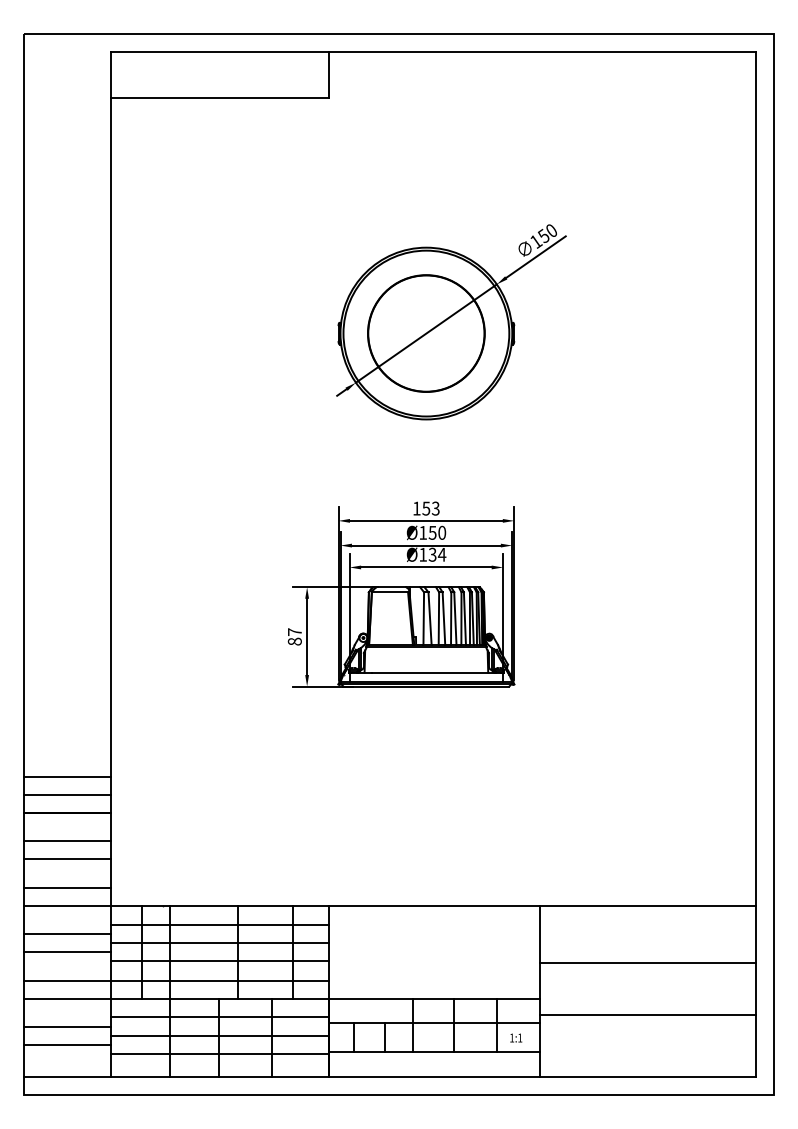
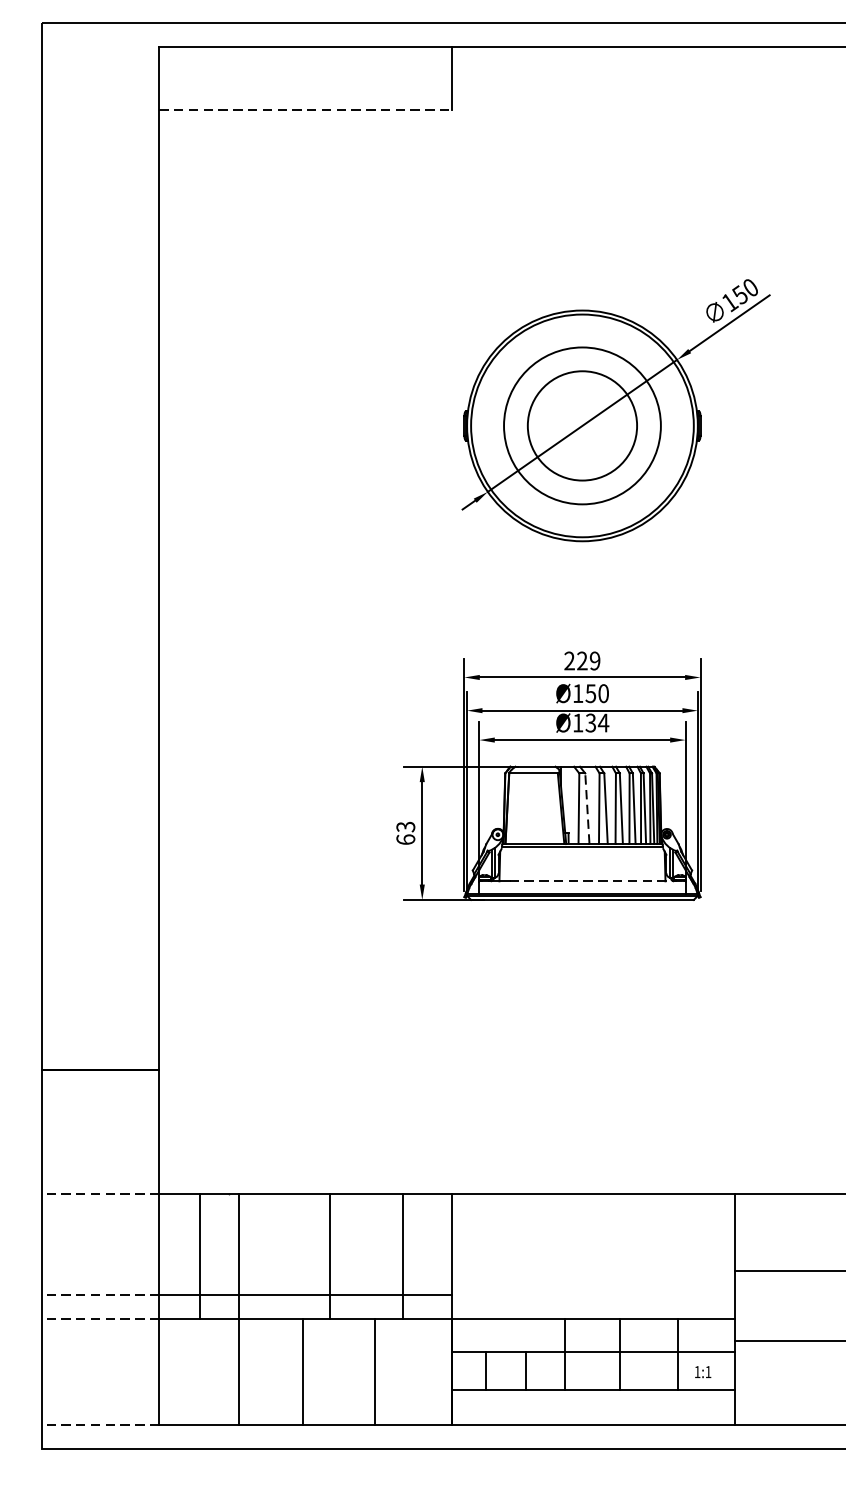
line: (220, 98) -> (305, 110), solid -> dashed
circle: (426, 333) -> (582, 425), size x0.7
text: (426, 508) -> (582, 660), 153 -> 229
line: (430, 617) -> (587, 807), solid -> dashed
text: (294, 636) -> (405, 832), 87 -> 63
line: (436, 672) -> (596, 881), solid -> dashed
line: (67, 777) -> (100, 1022), removed
line: (67, 794) -> (100, 1044), removed
line: (67, 841) -> (100, 1108), removed
line: (67, 859) -> (100, 1132), removed
line: (67, 887) -> (100, 1169), removed
line: (67, 905) -> (100, 1194), solid -> dashed
line: (220, 925) -> (305, 1220), removed
line: (67, 934) -> (100, 1233), removed
line: (220, 943) -> (305, 1245), removed
line: (67, 952) -> (100, 1257), removed
line: (220, 961) -> (305, 1269), removed
line: (67, 980) -> (100, 1294), solid -> dashed
line: (67, 998) -> (100, 1318), solid -> dashed
line: (220, 1016) -> (305, 1343), removed
line: (67, 1027) -> (100, 1357), removed
line: (220, 1036) -> (305, 1370), removed
line: (67, 1045) -> (100, 1382), removed
line: (220, 1054) -> (305, 1394), removed
line: (67, 1077) -> (100, 1425), solid -> dashed

